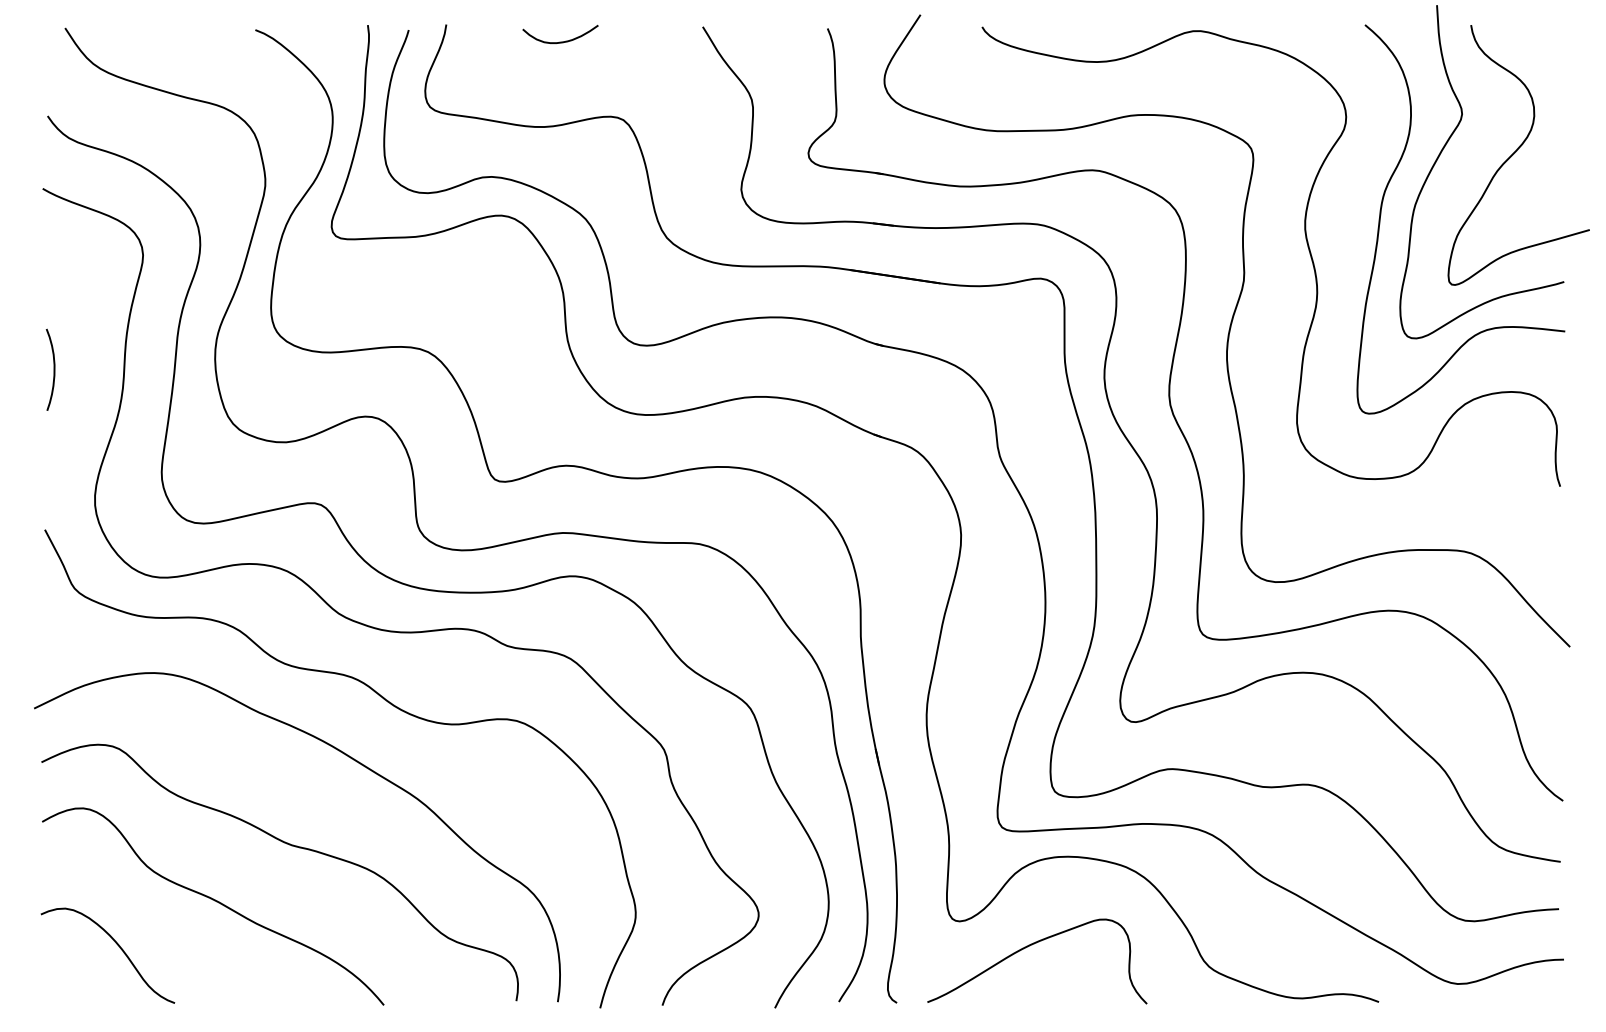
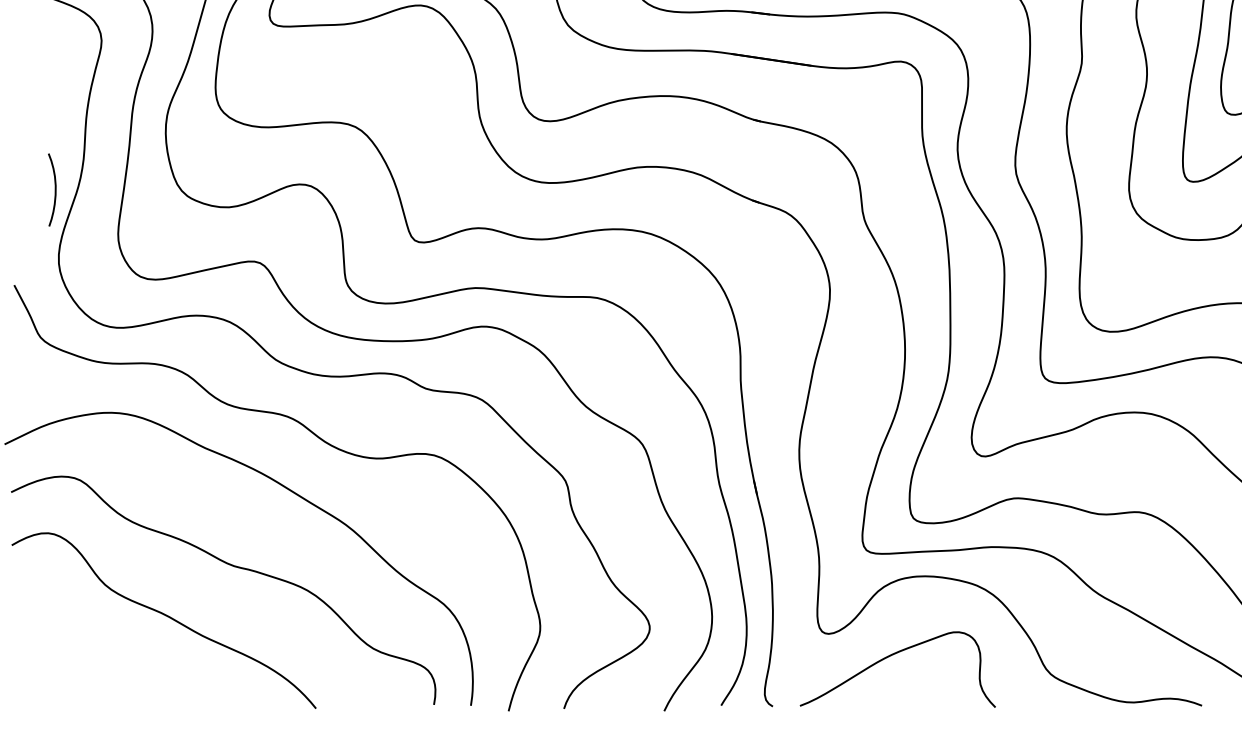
curve: (53, 369) -> (54, 189), moved
curve: (117, 945) -> (78, 655), removed

